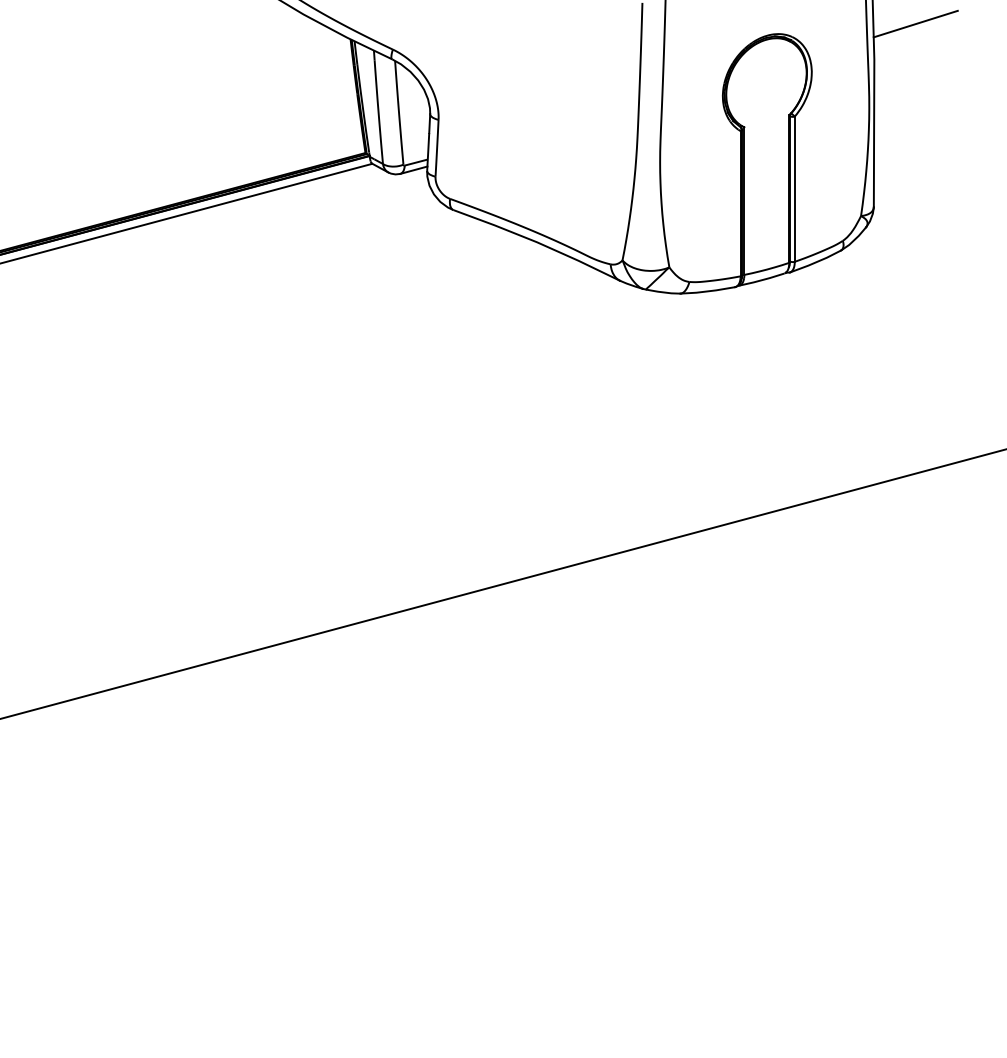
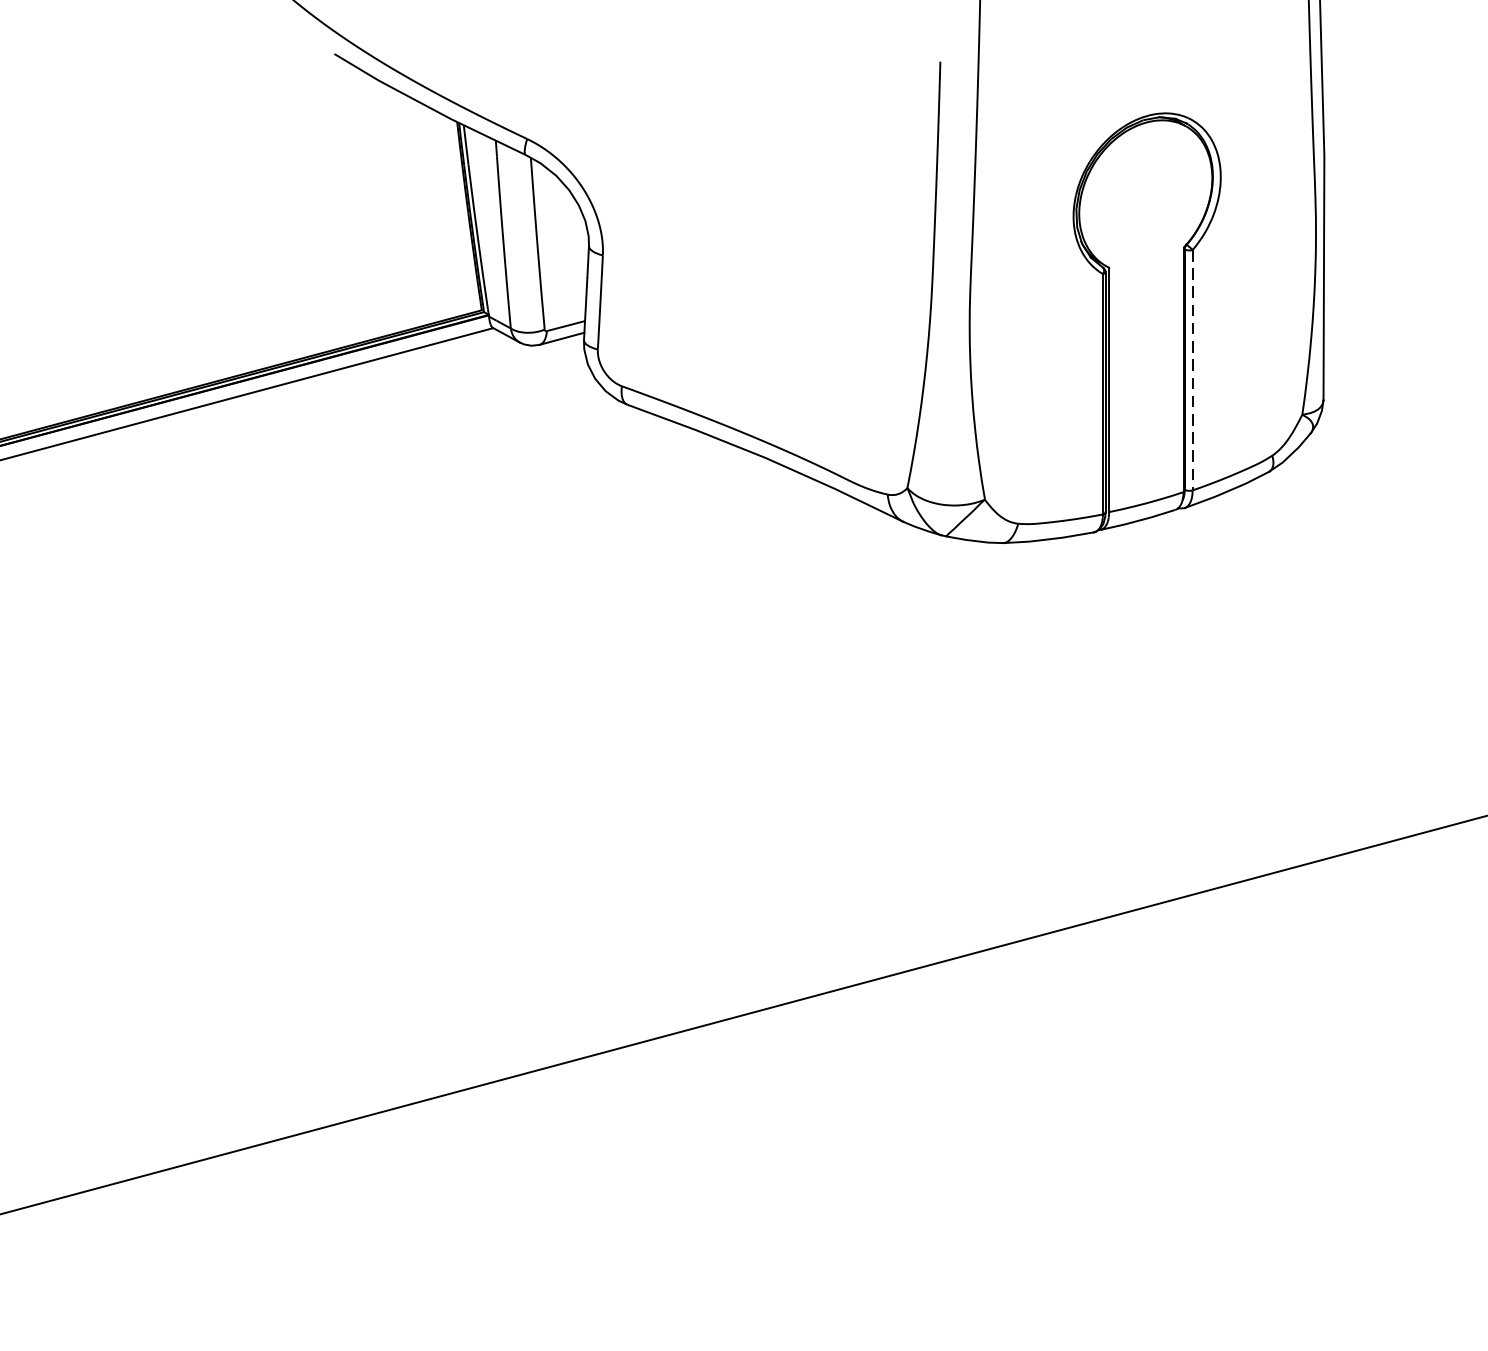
line: (915, 23) -> (1392, 95), removed
line: (794, 189) -> (1192, 370), solid -> dashed

